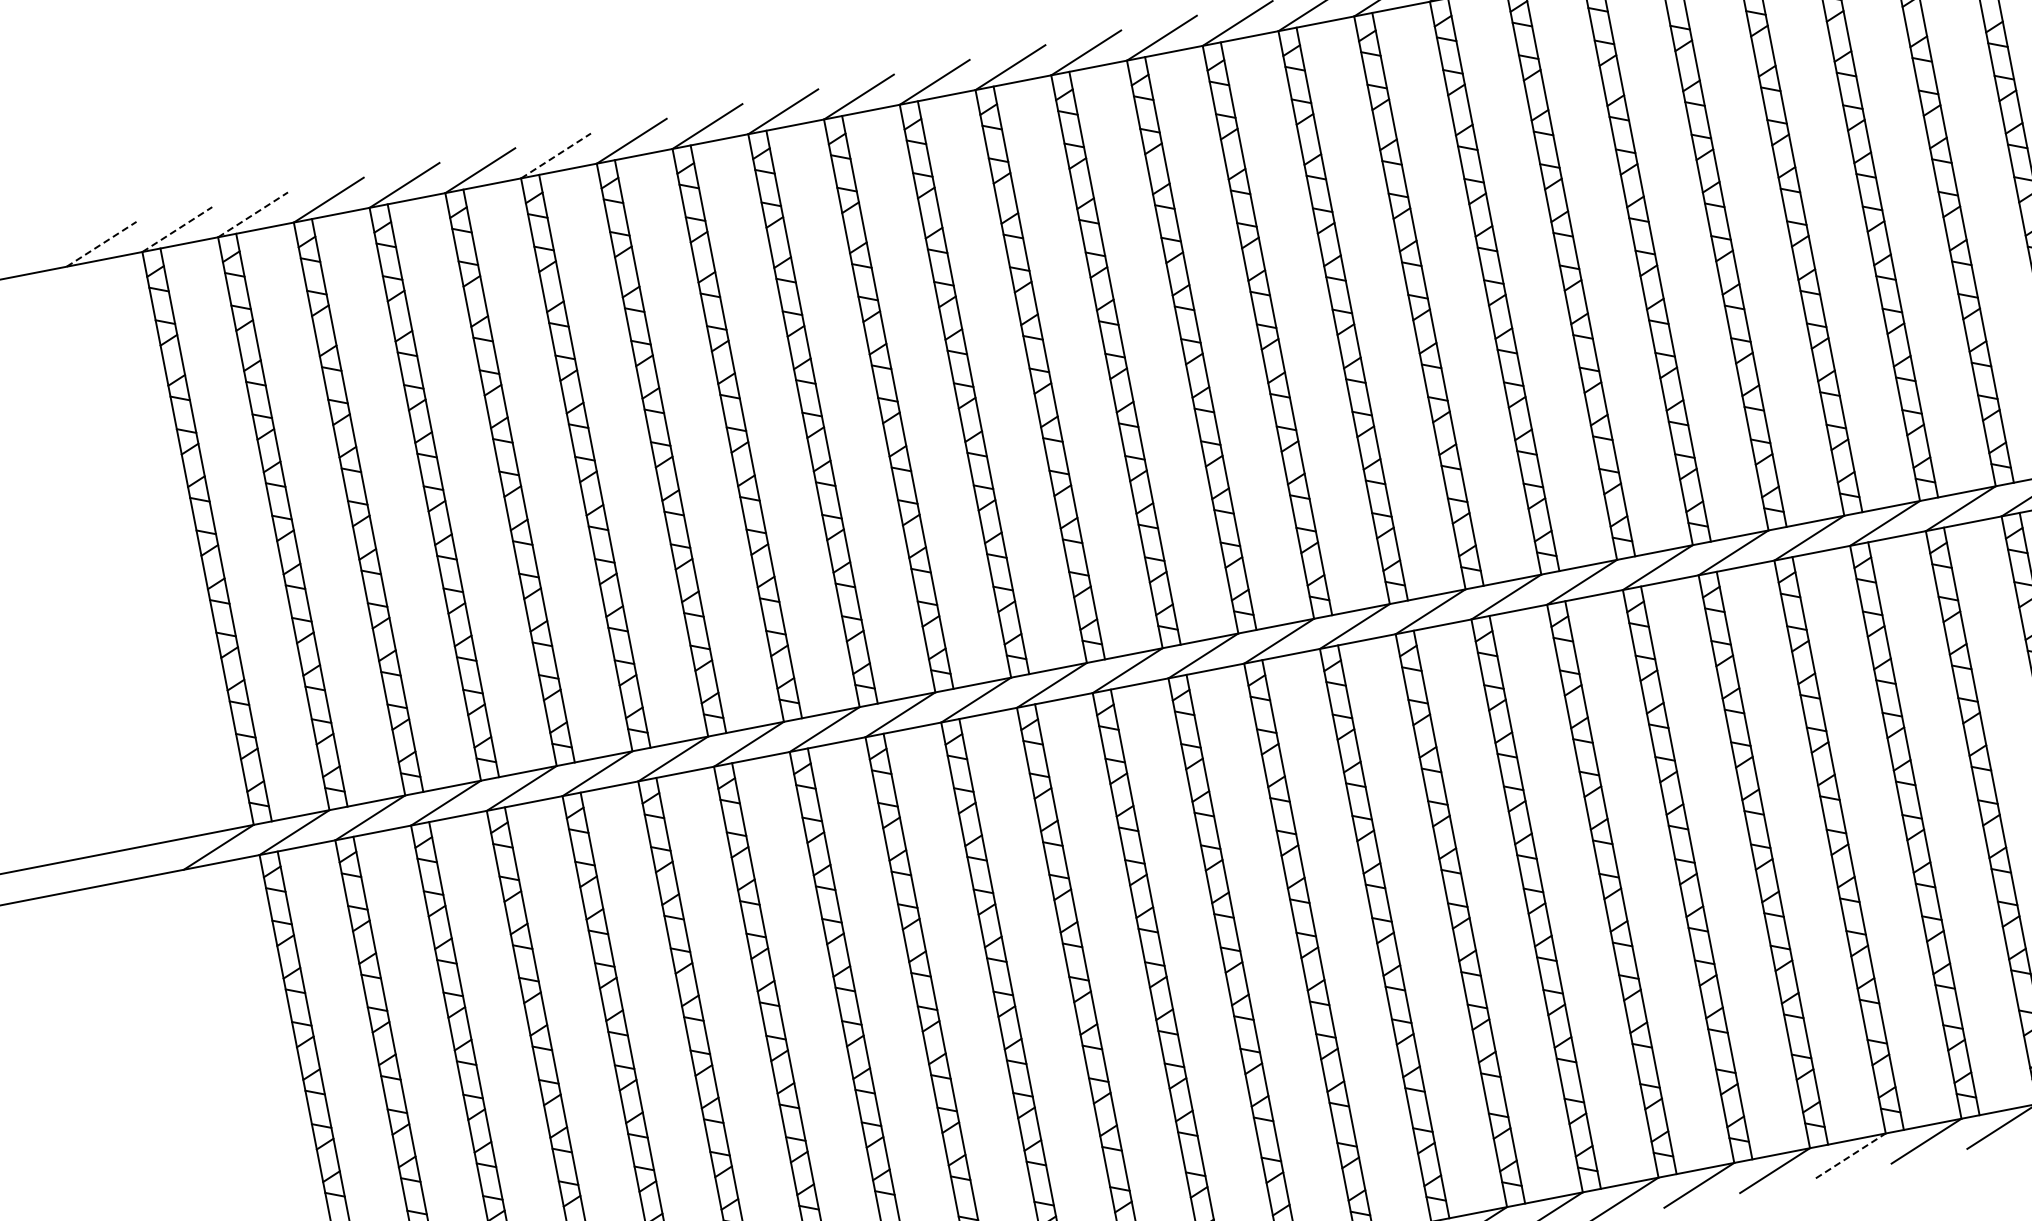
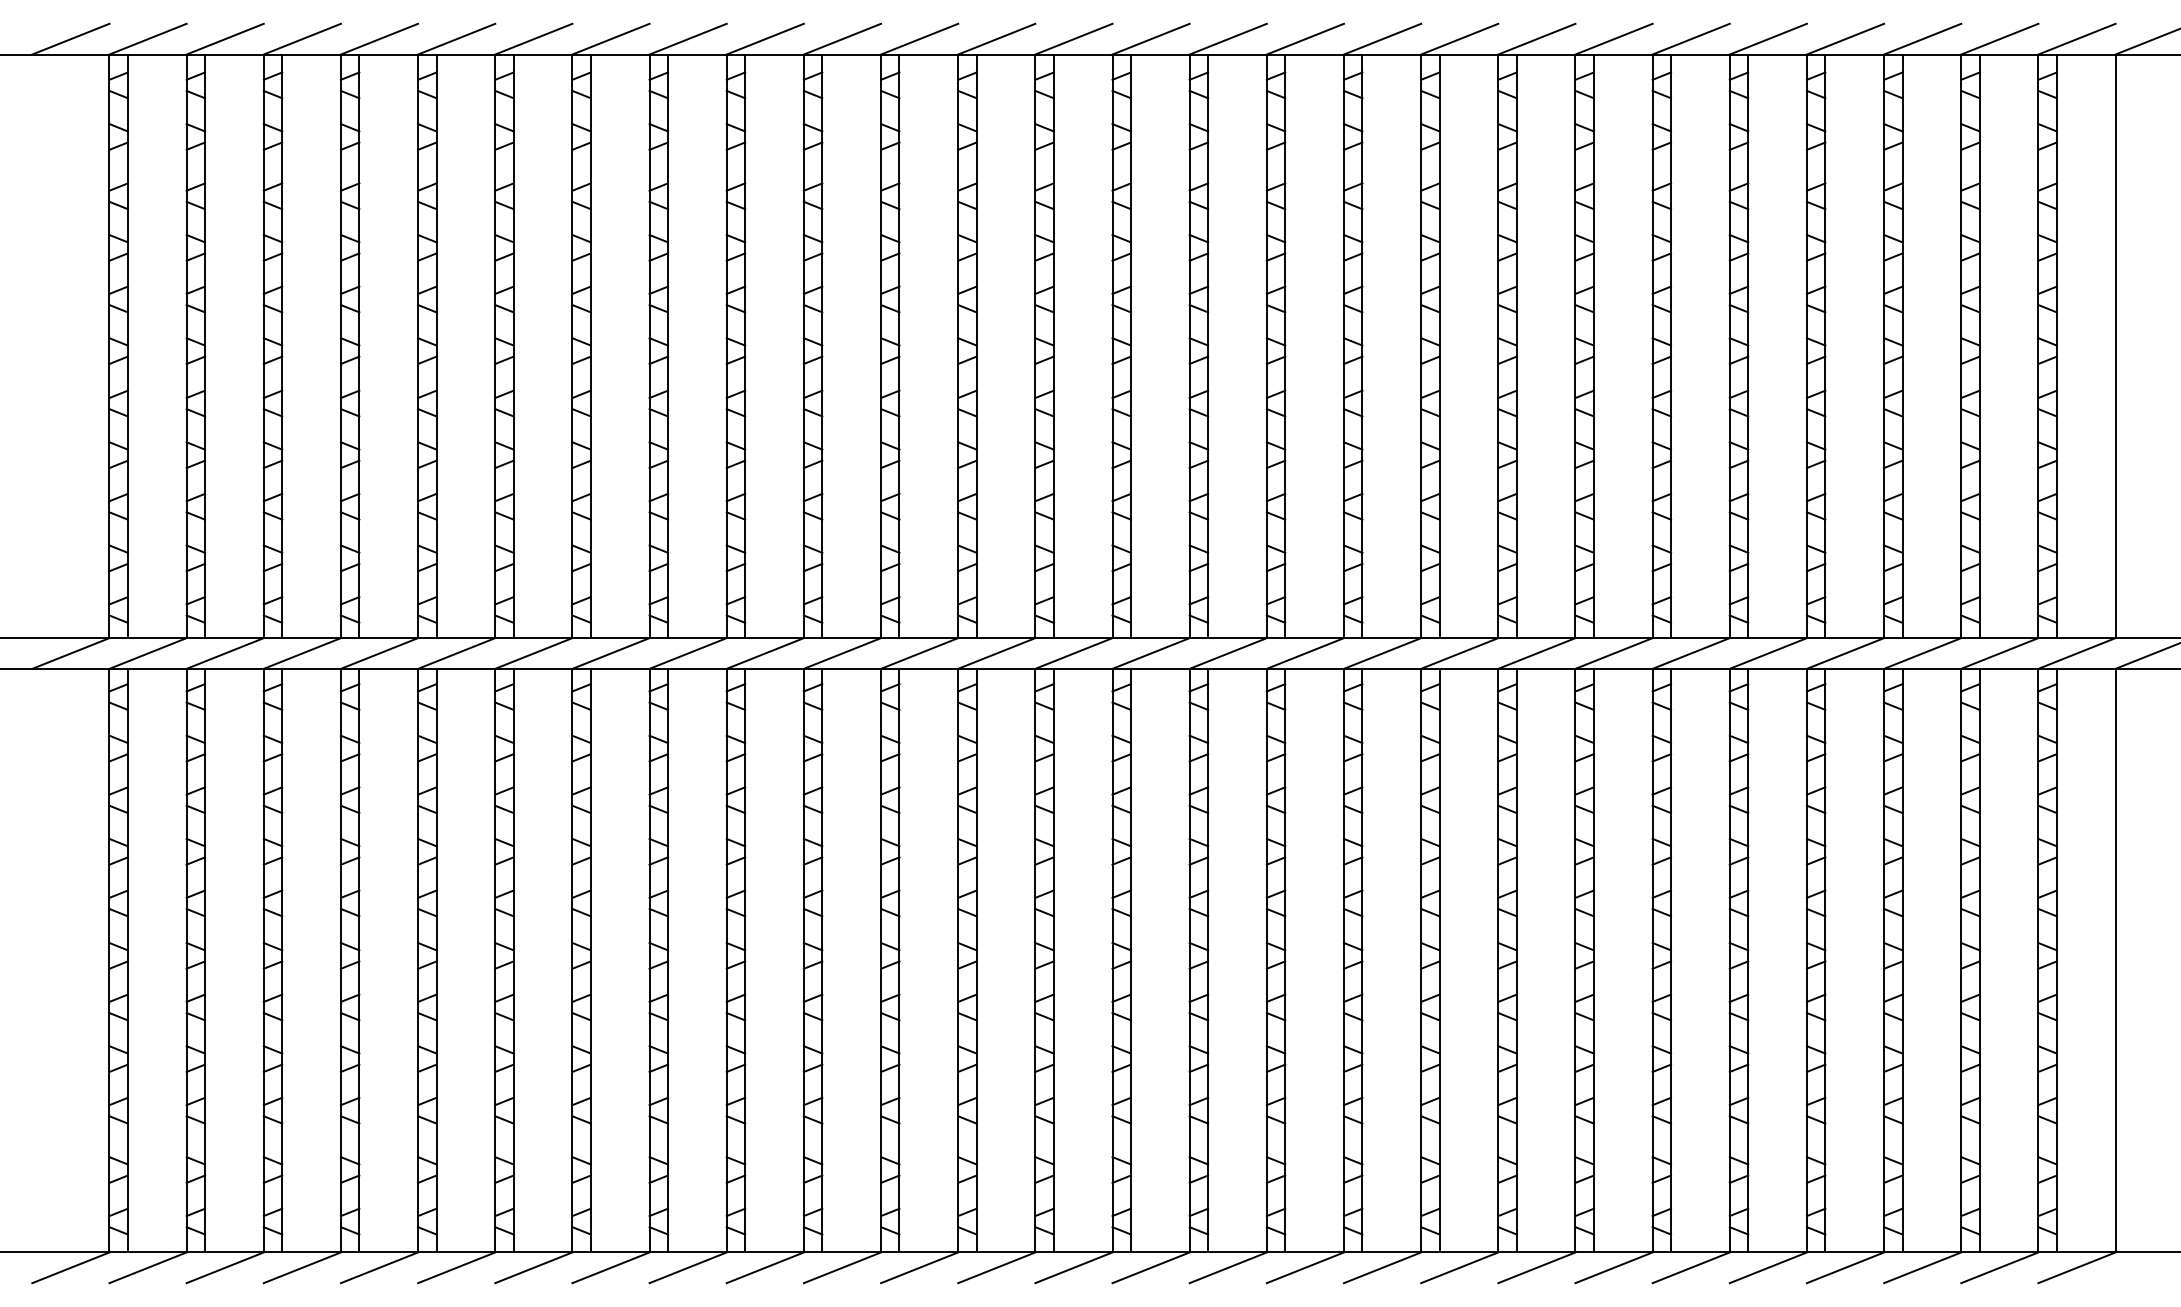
line: (555, 156) -> (533, 39), dashed -> solid
line: (253, 215) -> (225, 39), dashed -> solid
line: (177, 229) -> (148, 39), dashed -> solid
line: (101, 244) -> (70, 39), dashed -> solid
line: (1851, 1155) -> (1614, 1267), dashed -> solid

